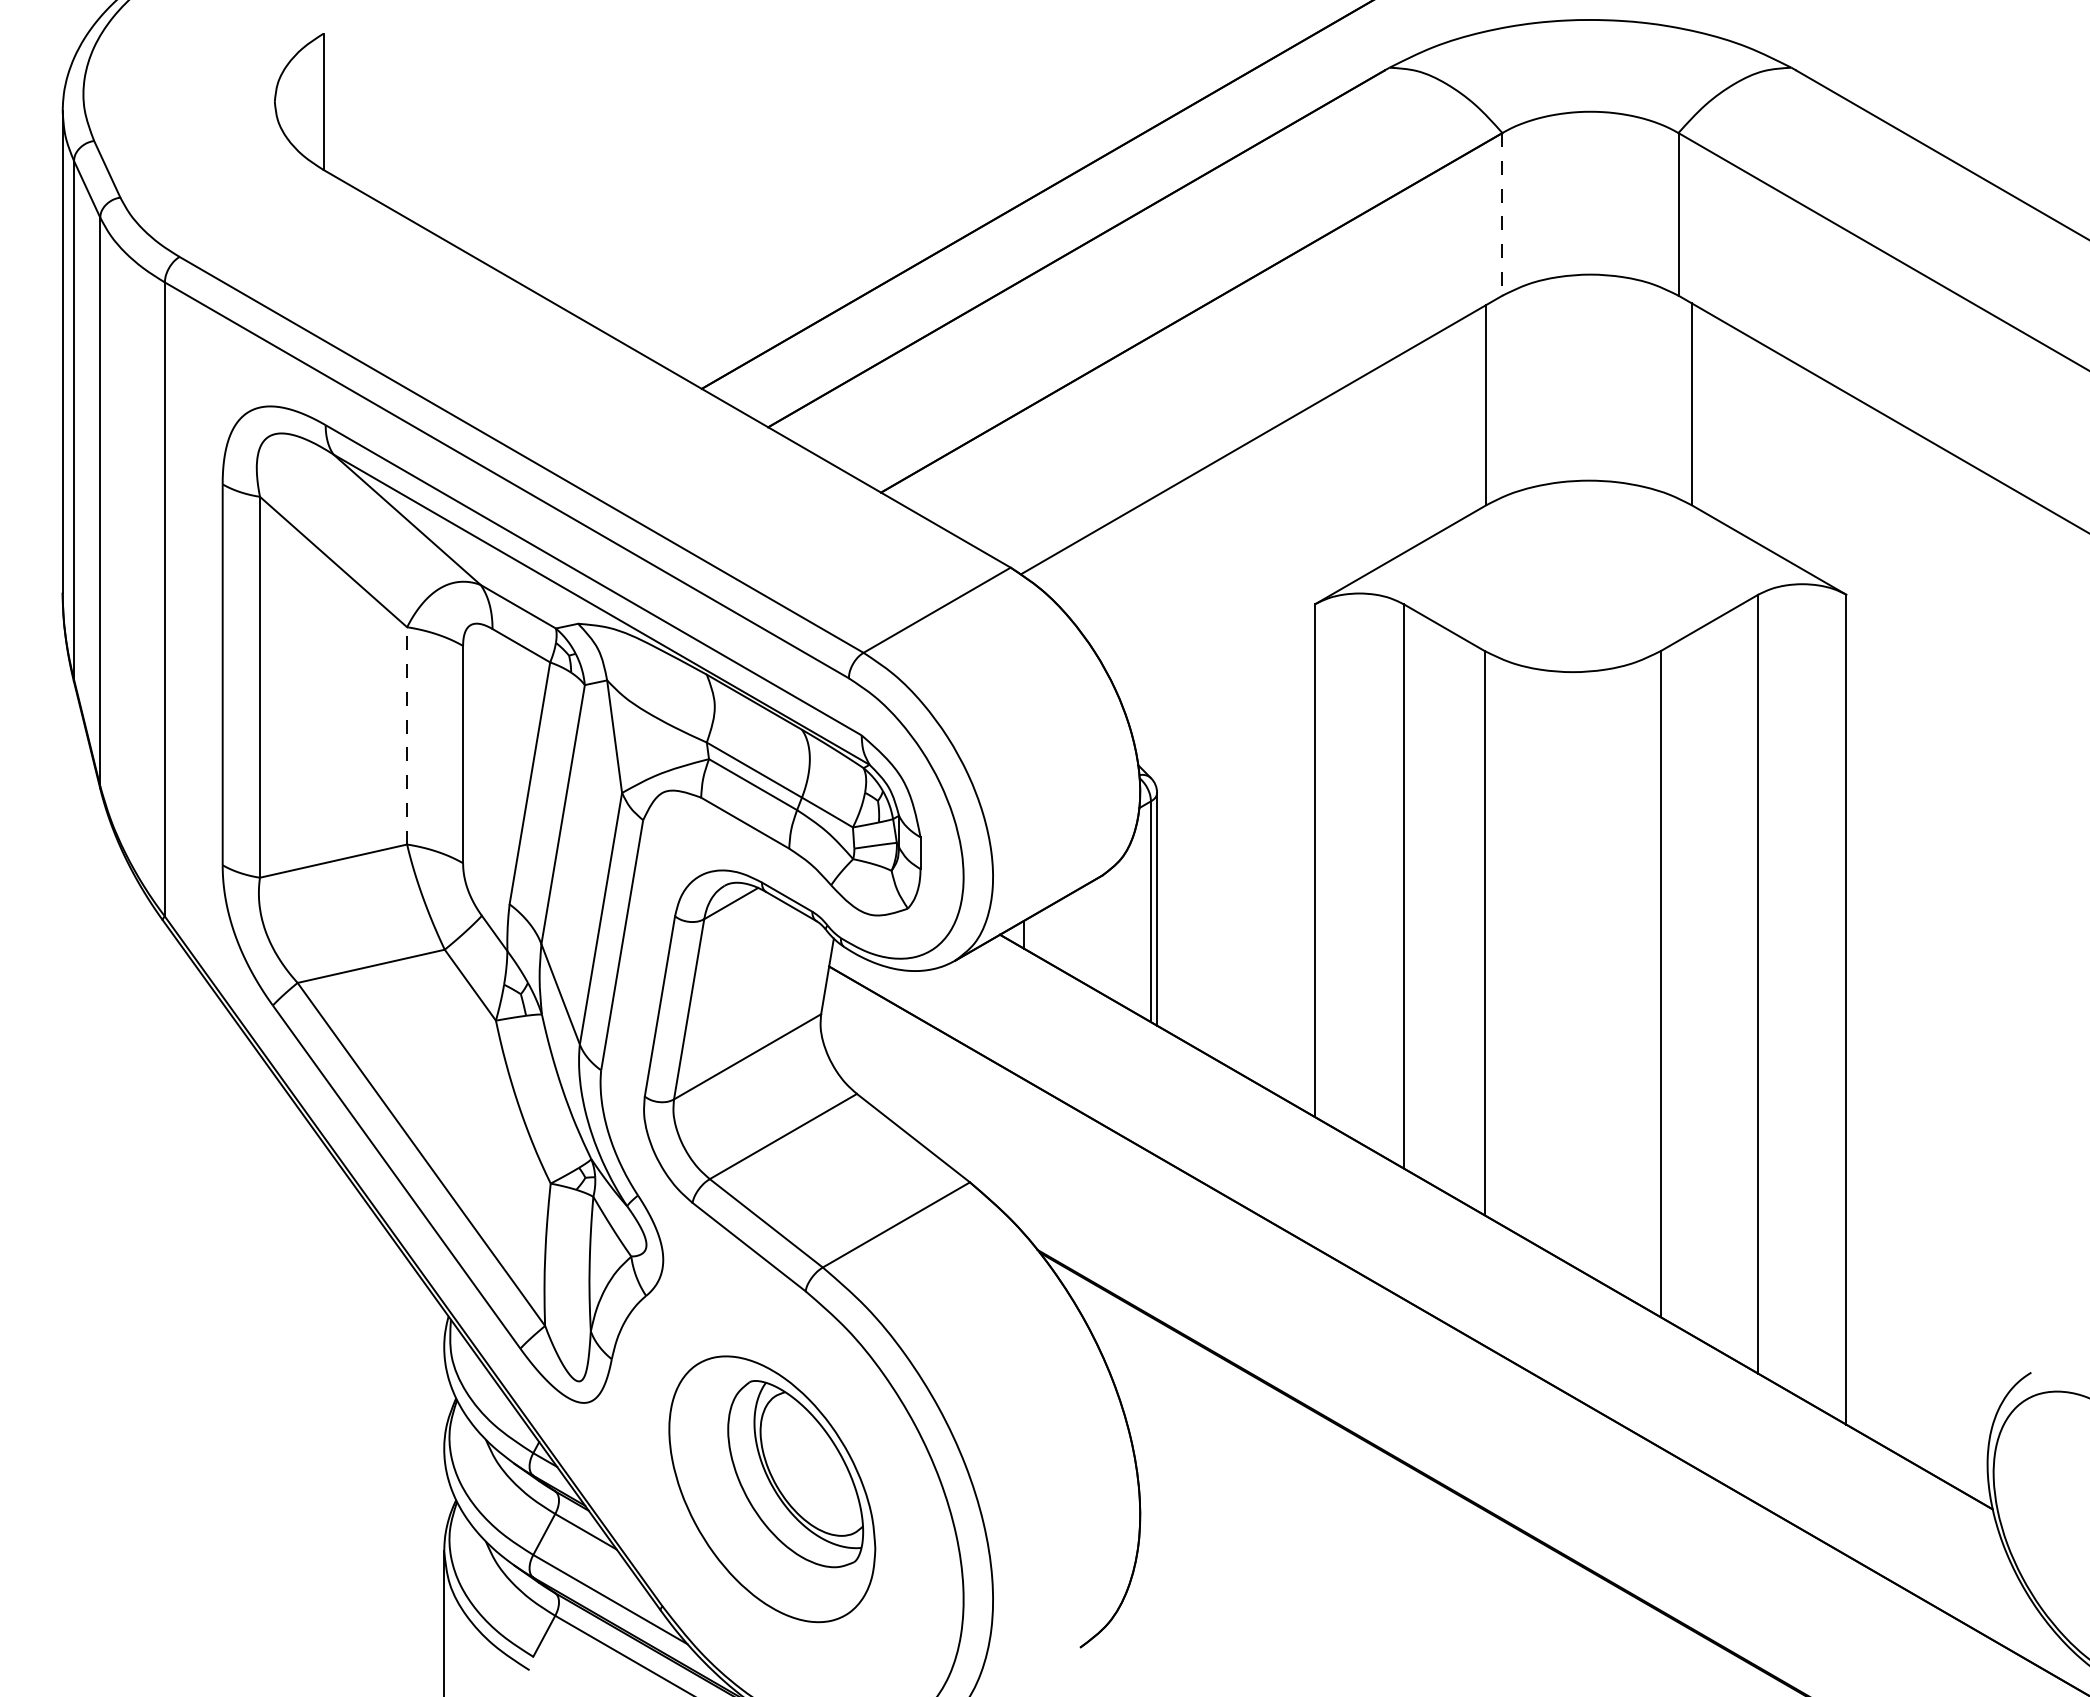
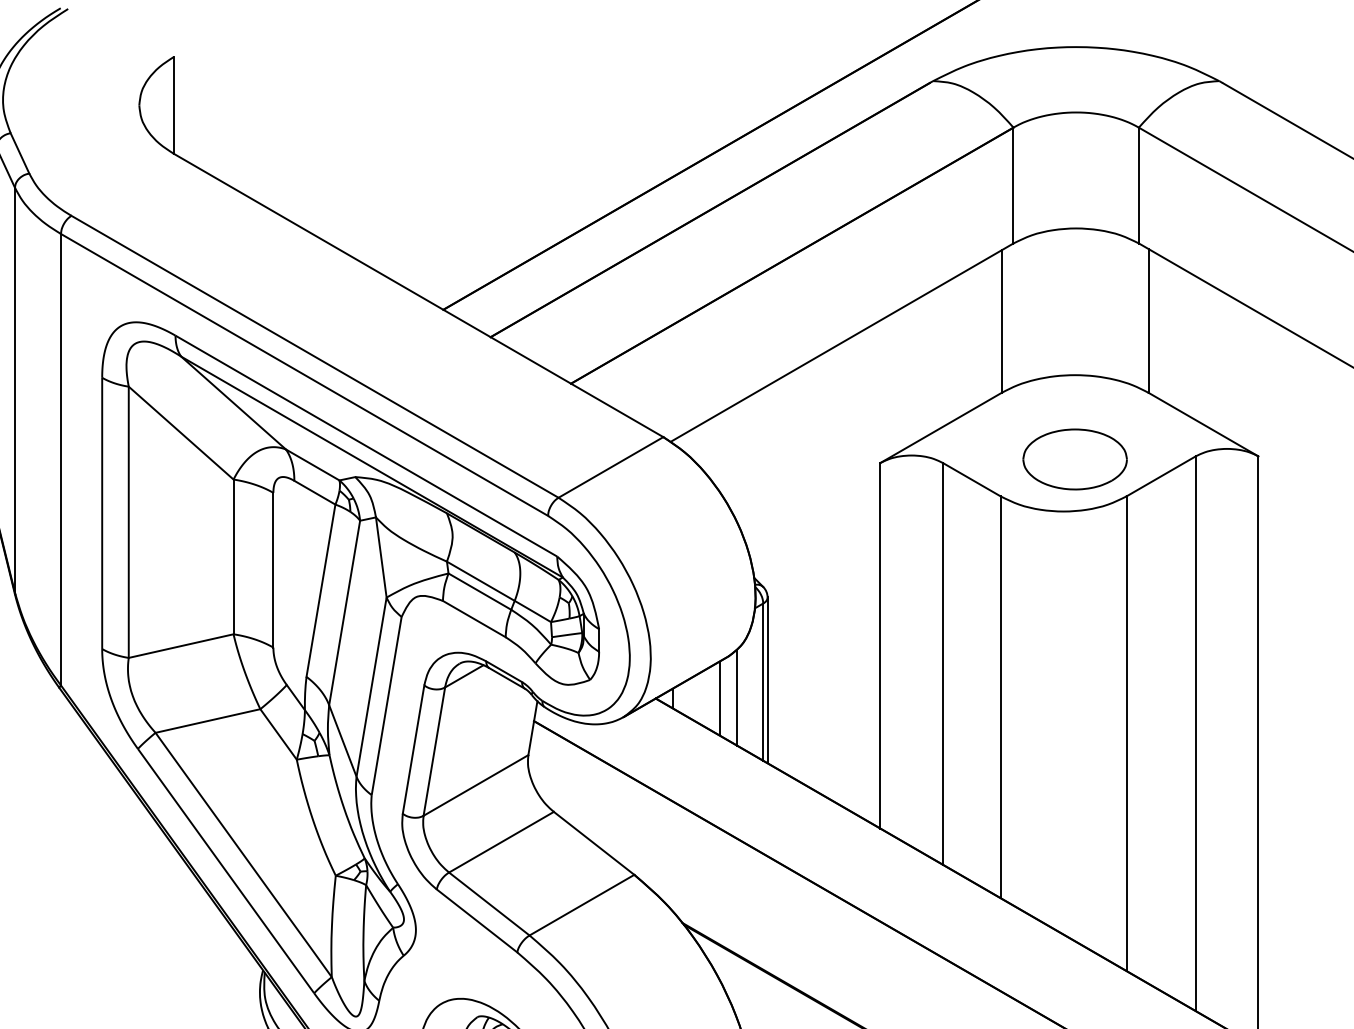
line: (1502, 215) -> (1013, 186), dashed -> solid
part: (1588, 599) -> (1074, 459), added
line: (407, 735) -> (233, 556), dashed -> solid
line: (1114, 933) -> (737, 697), added
line: (1089, 934) -> (719, 698), added

